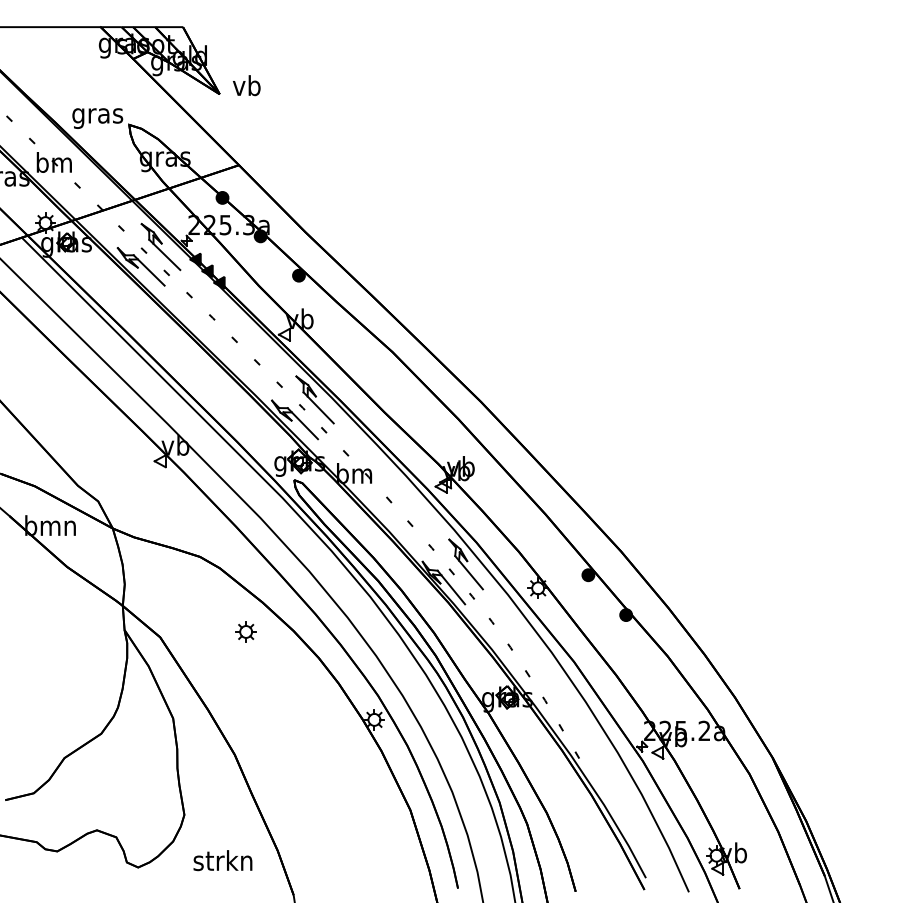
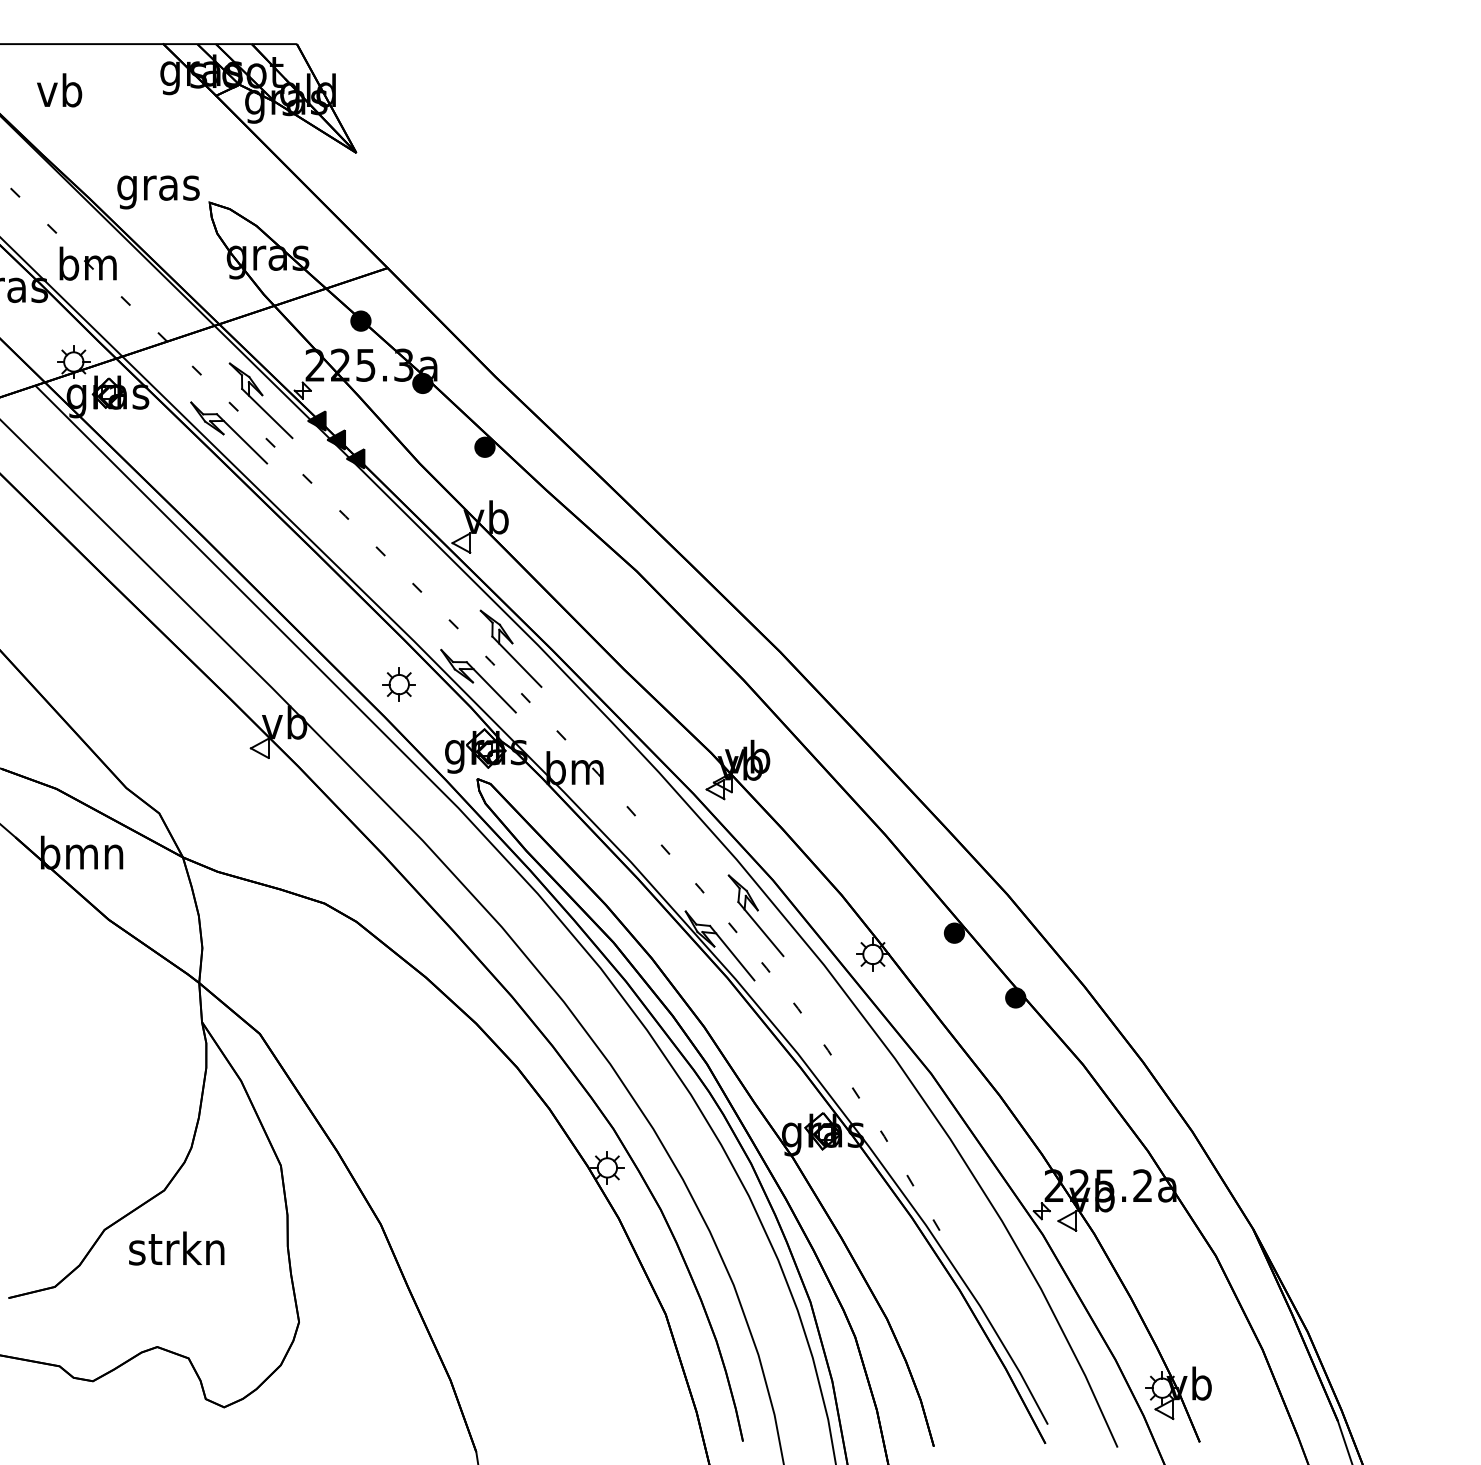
text: (246, 85) -> (59, 90), moved
part: (245, 631) -> (398, 683), moved
text: (222, 860) -> (175, 1248), moved

